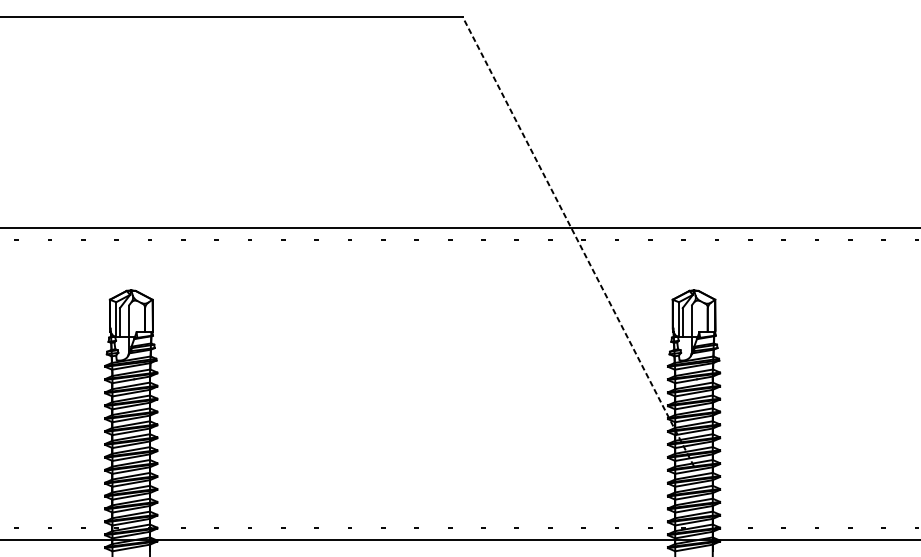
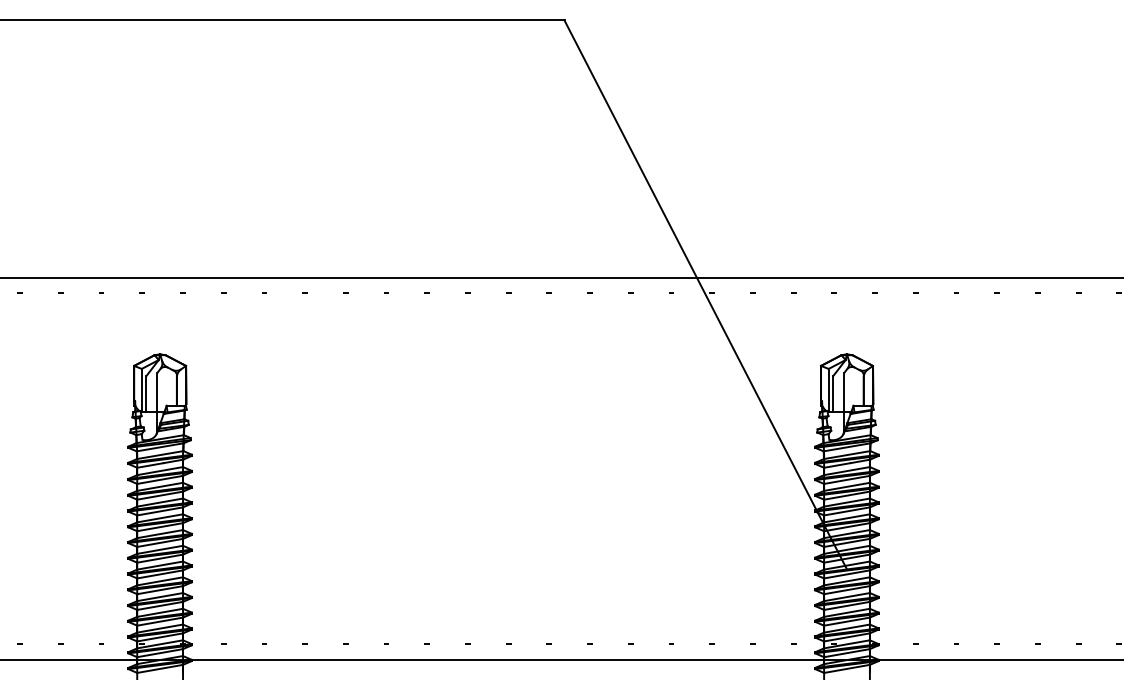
line: (578, 241) -> (705, 294), dashed -> solid

